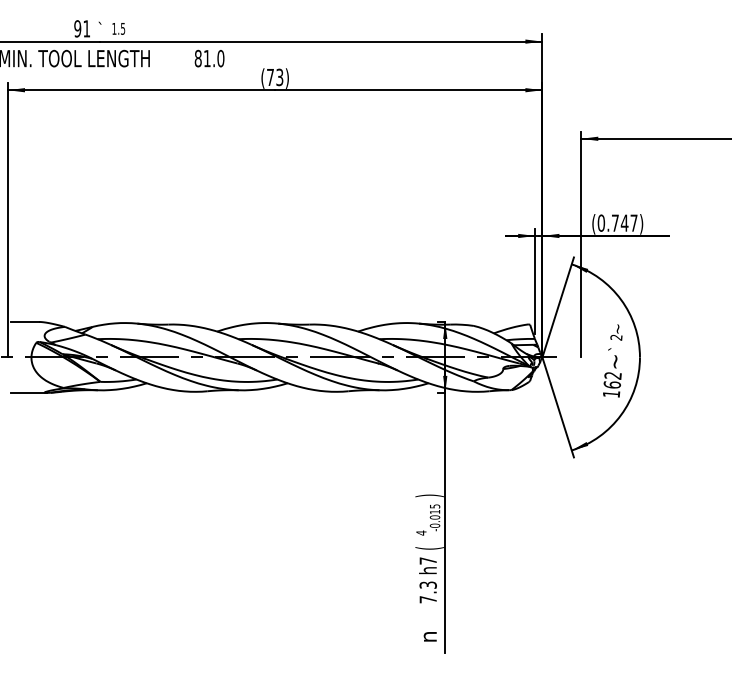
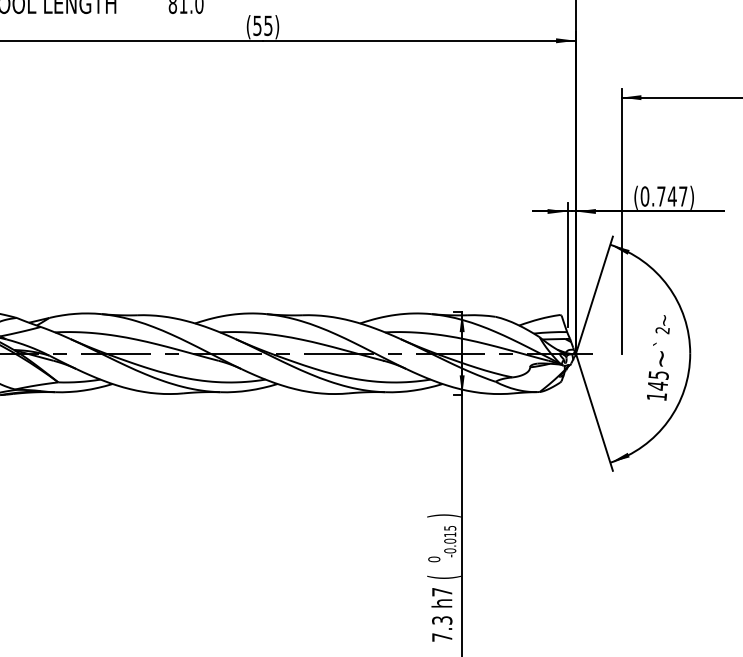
text: (275, 77) -> (263, 25), (73) -> (55)
text: (612, 380) -> (658, 380), 162 -> 145
text: (421, 532) -> (434, 558), 4 -> 0

